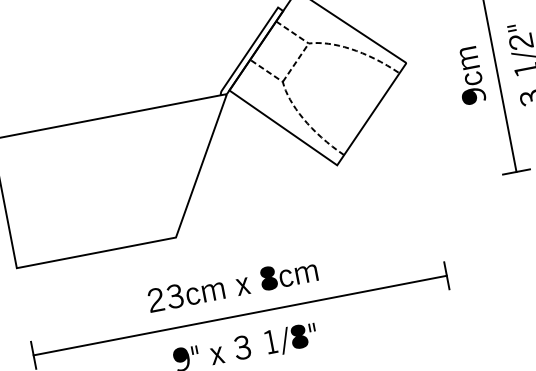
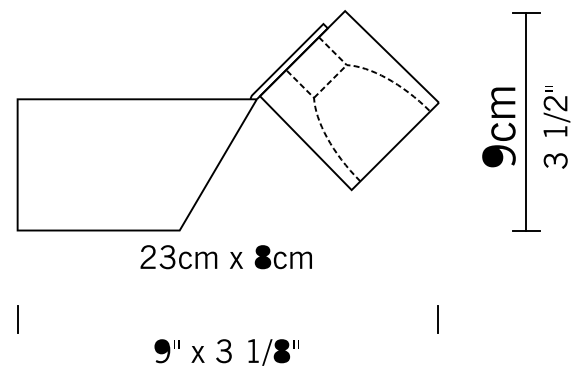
part: (469, 76) -> (498, 127), size x1.4
part: (237, 281) -> (231, 254), moved
line: (239, 315) -> (227, 319), removed

